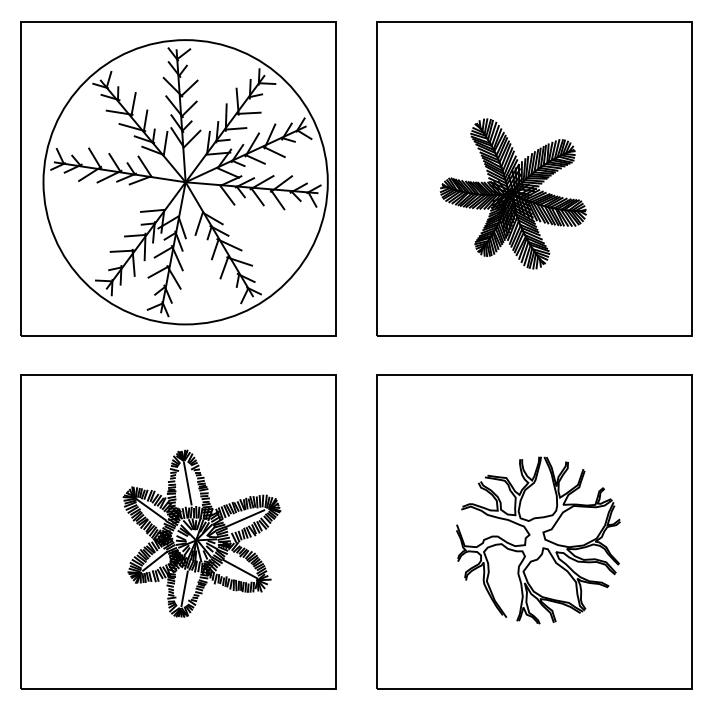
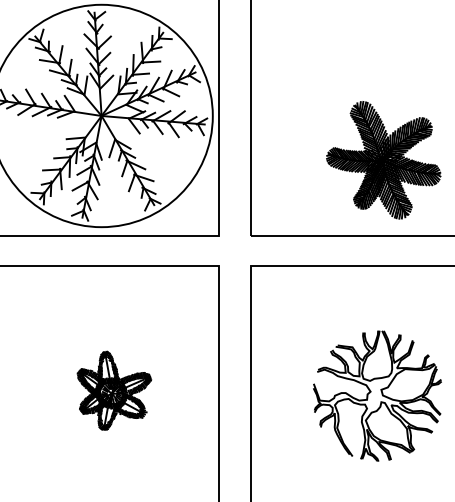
part: (512, 193) -> (383, 159), moved
part: (201, 533) -> (114, 390), size x0.6

